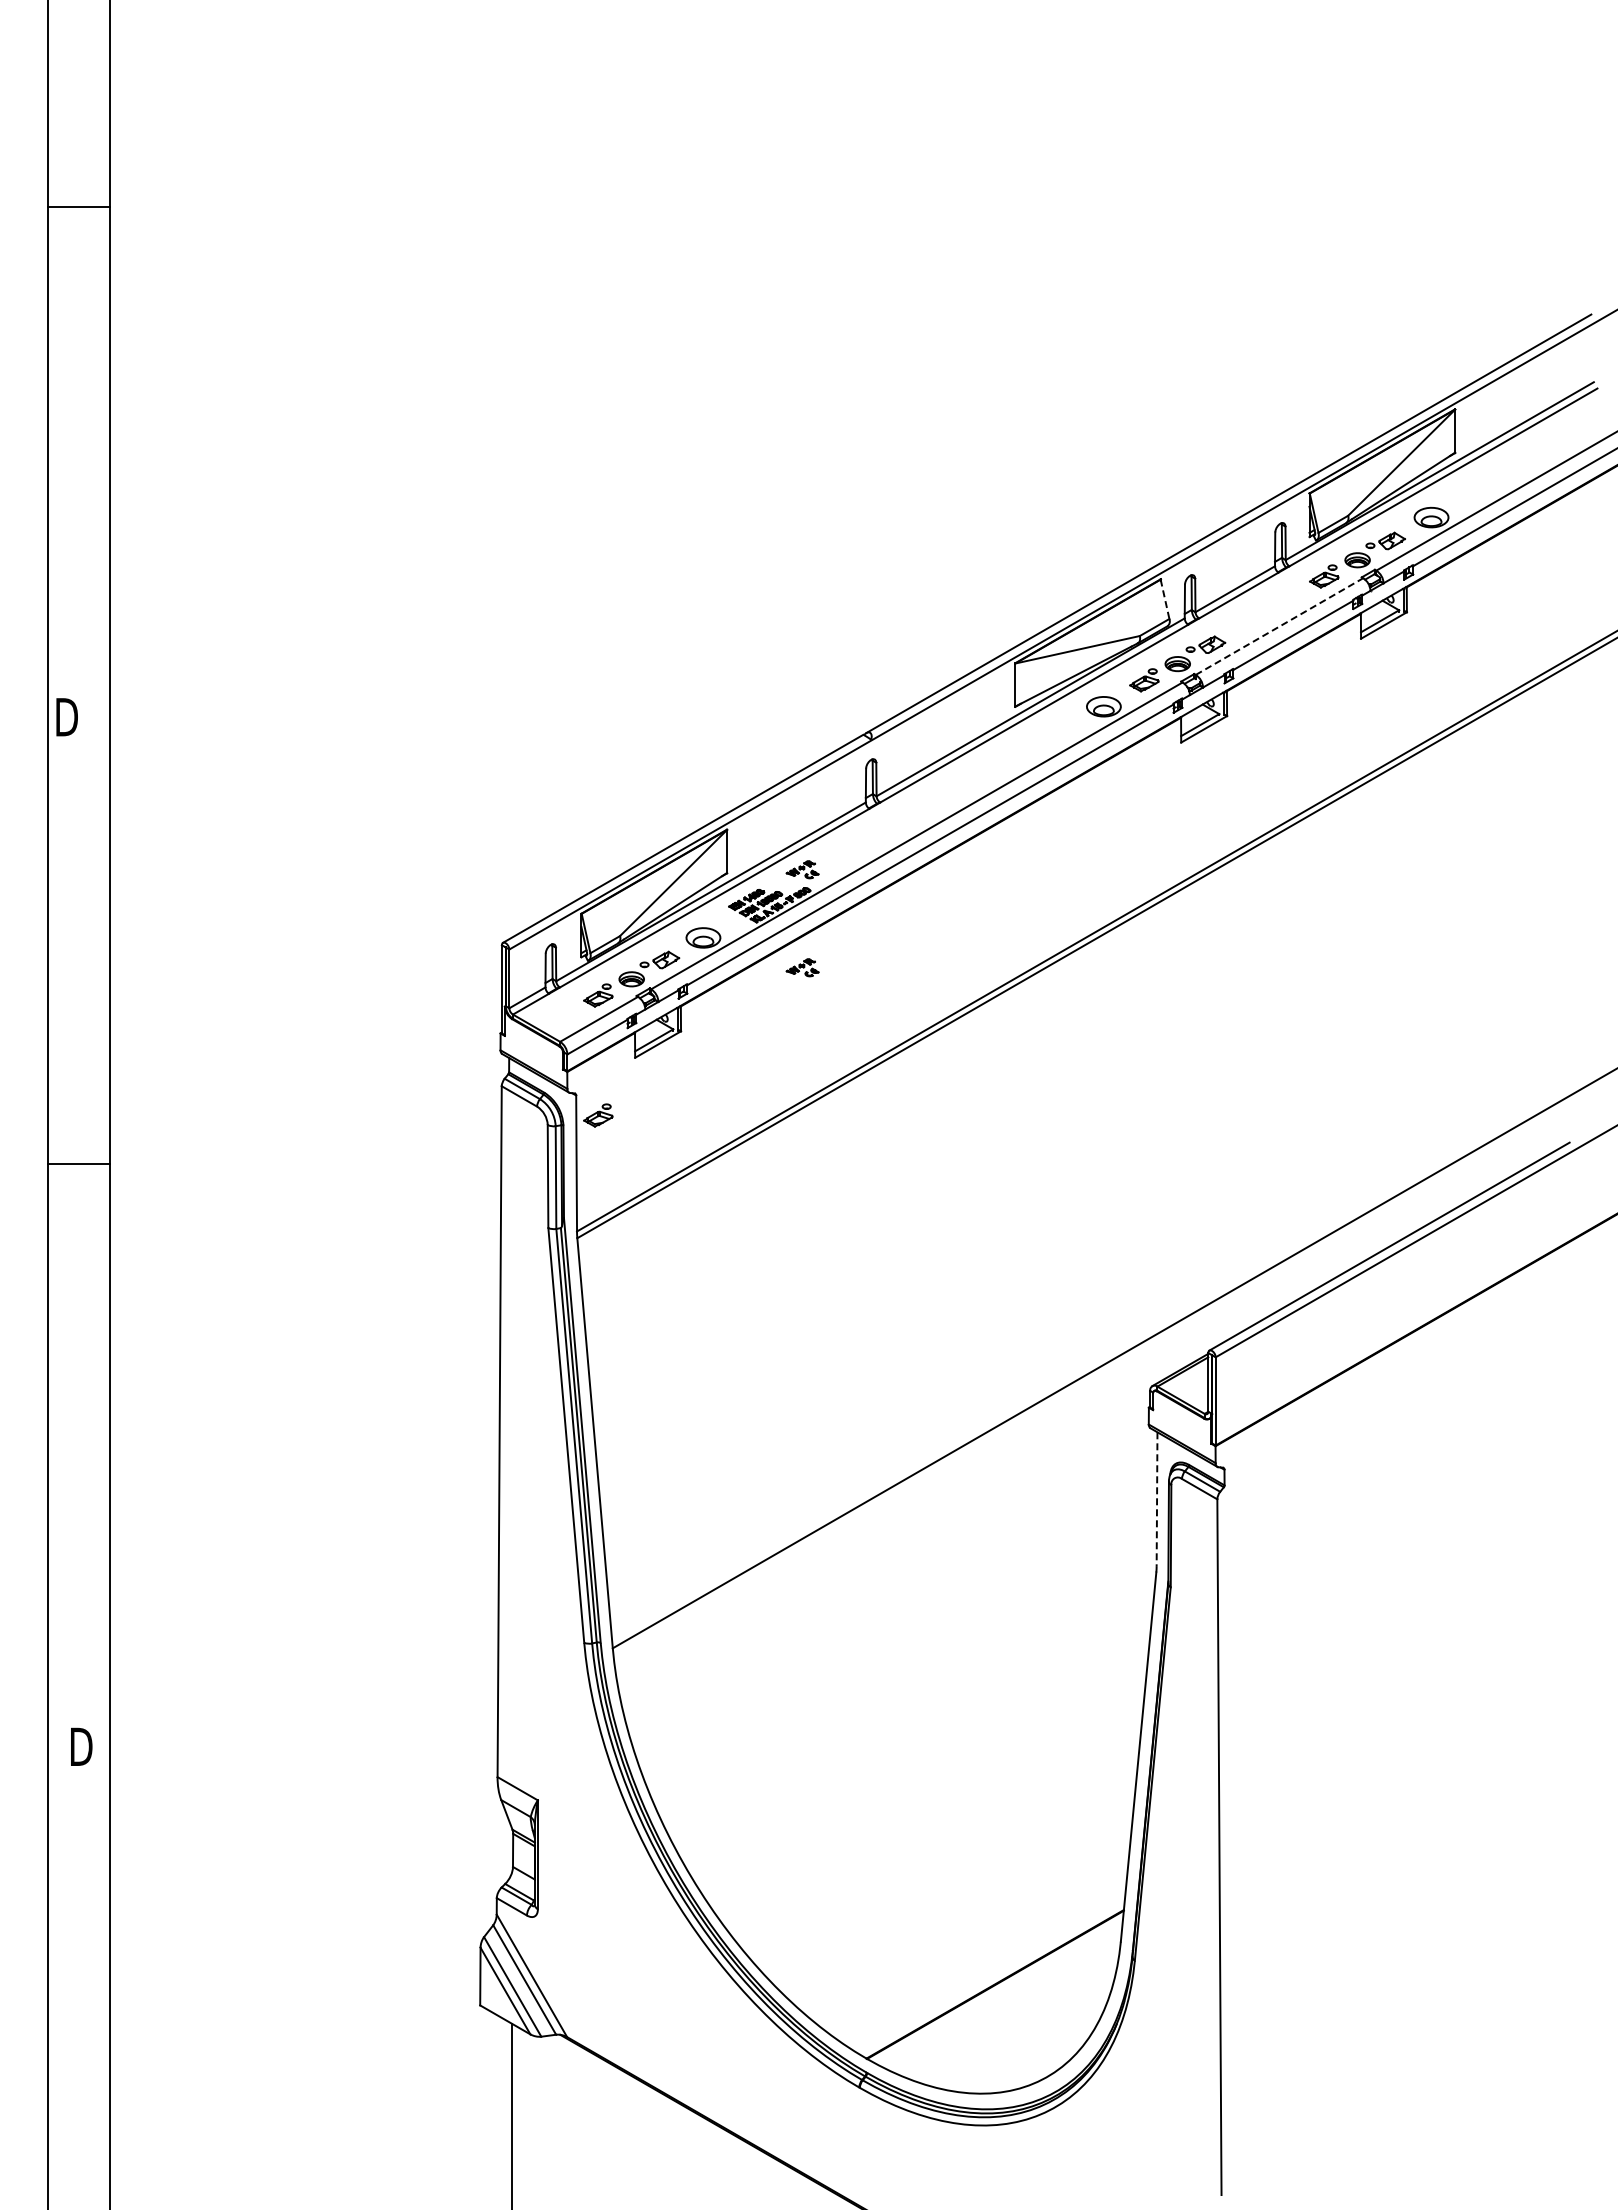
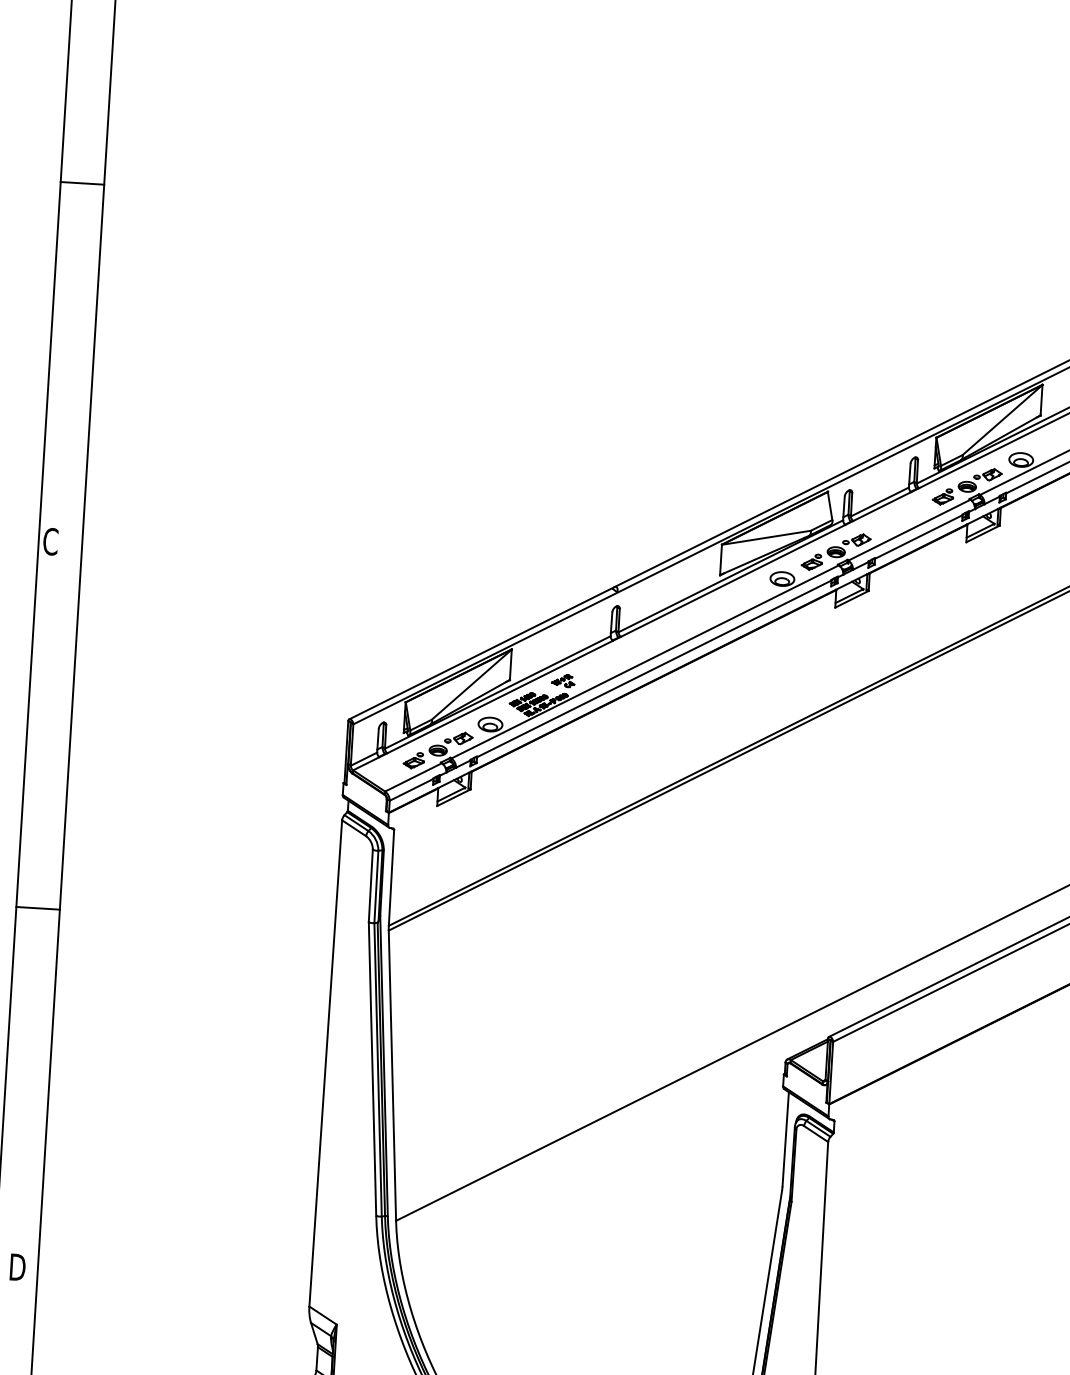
line: (1165, 599) -> (830, 506), dashed -> solid
line: (1279, 626) -> (909, 530), dashed -> solid
text: (66, 716) -> (51, 541), D -> C
part: (802, 967) -> (558, 749), removed
part: (598, 1115) -> (408, 845), removed
line: (79, 1164) -> (38, 908), moved
line: (1157, 1499) -> (786, 1139), dashed -> solid

